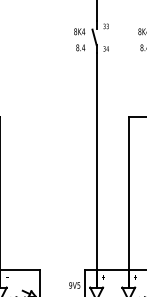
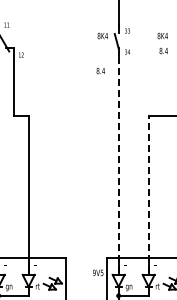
text: (80, 48) -> (100, 71), moved
line: (96, 169) -> (118, 164), solid -> dashed
line: (128, 201) -> (148, 194), solid -> dashed

